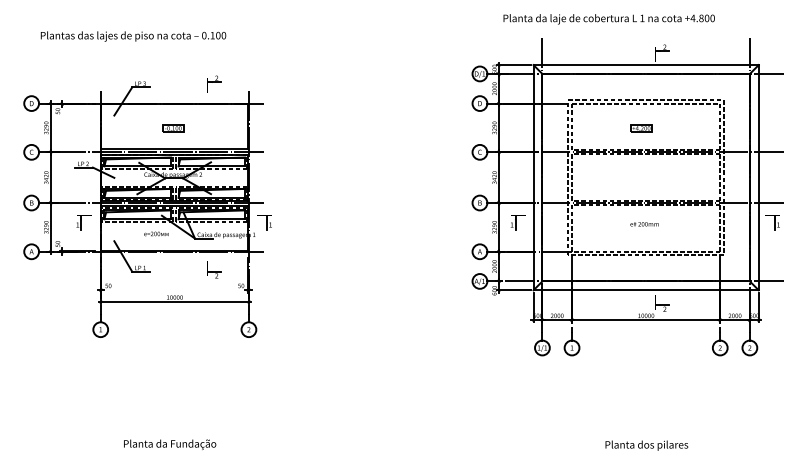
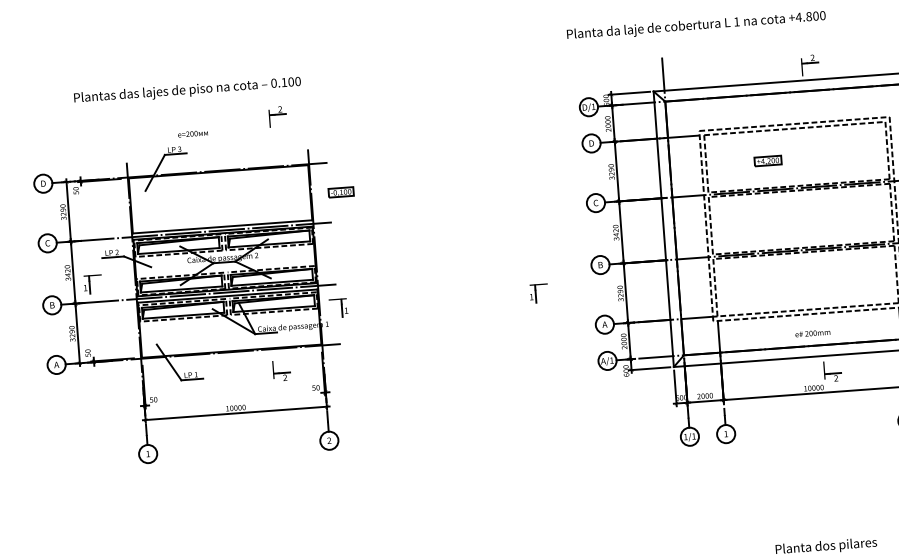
text: (608, 19) -> (695, 26), moved
text: (133, 36) -> (187, 90), moved
part: (214, 83) -> (277, 115), moved
part: (173, 128) -> (341, 192), moved
part: (641, 128) -> (768, 161), moved
part: (83, 222) -> (92, 284), moved
part: (517, 222) -> (538, 293), moved
text: (644, 224) -> (812, 333), moved
text: (156, 233) -> (193, 133), moved

